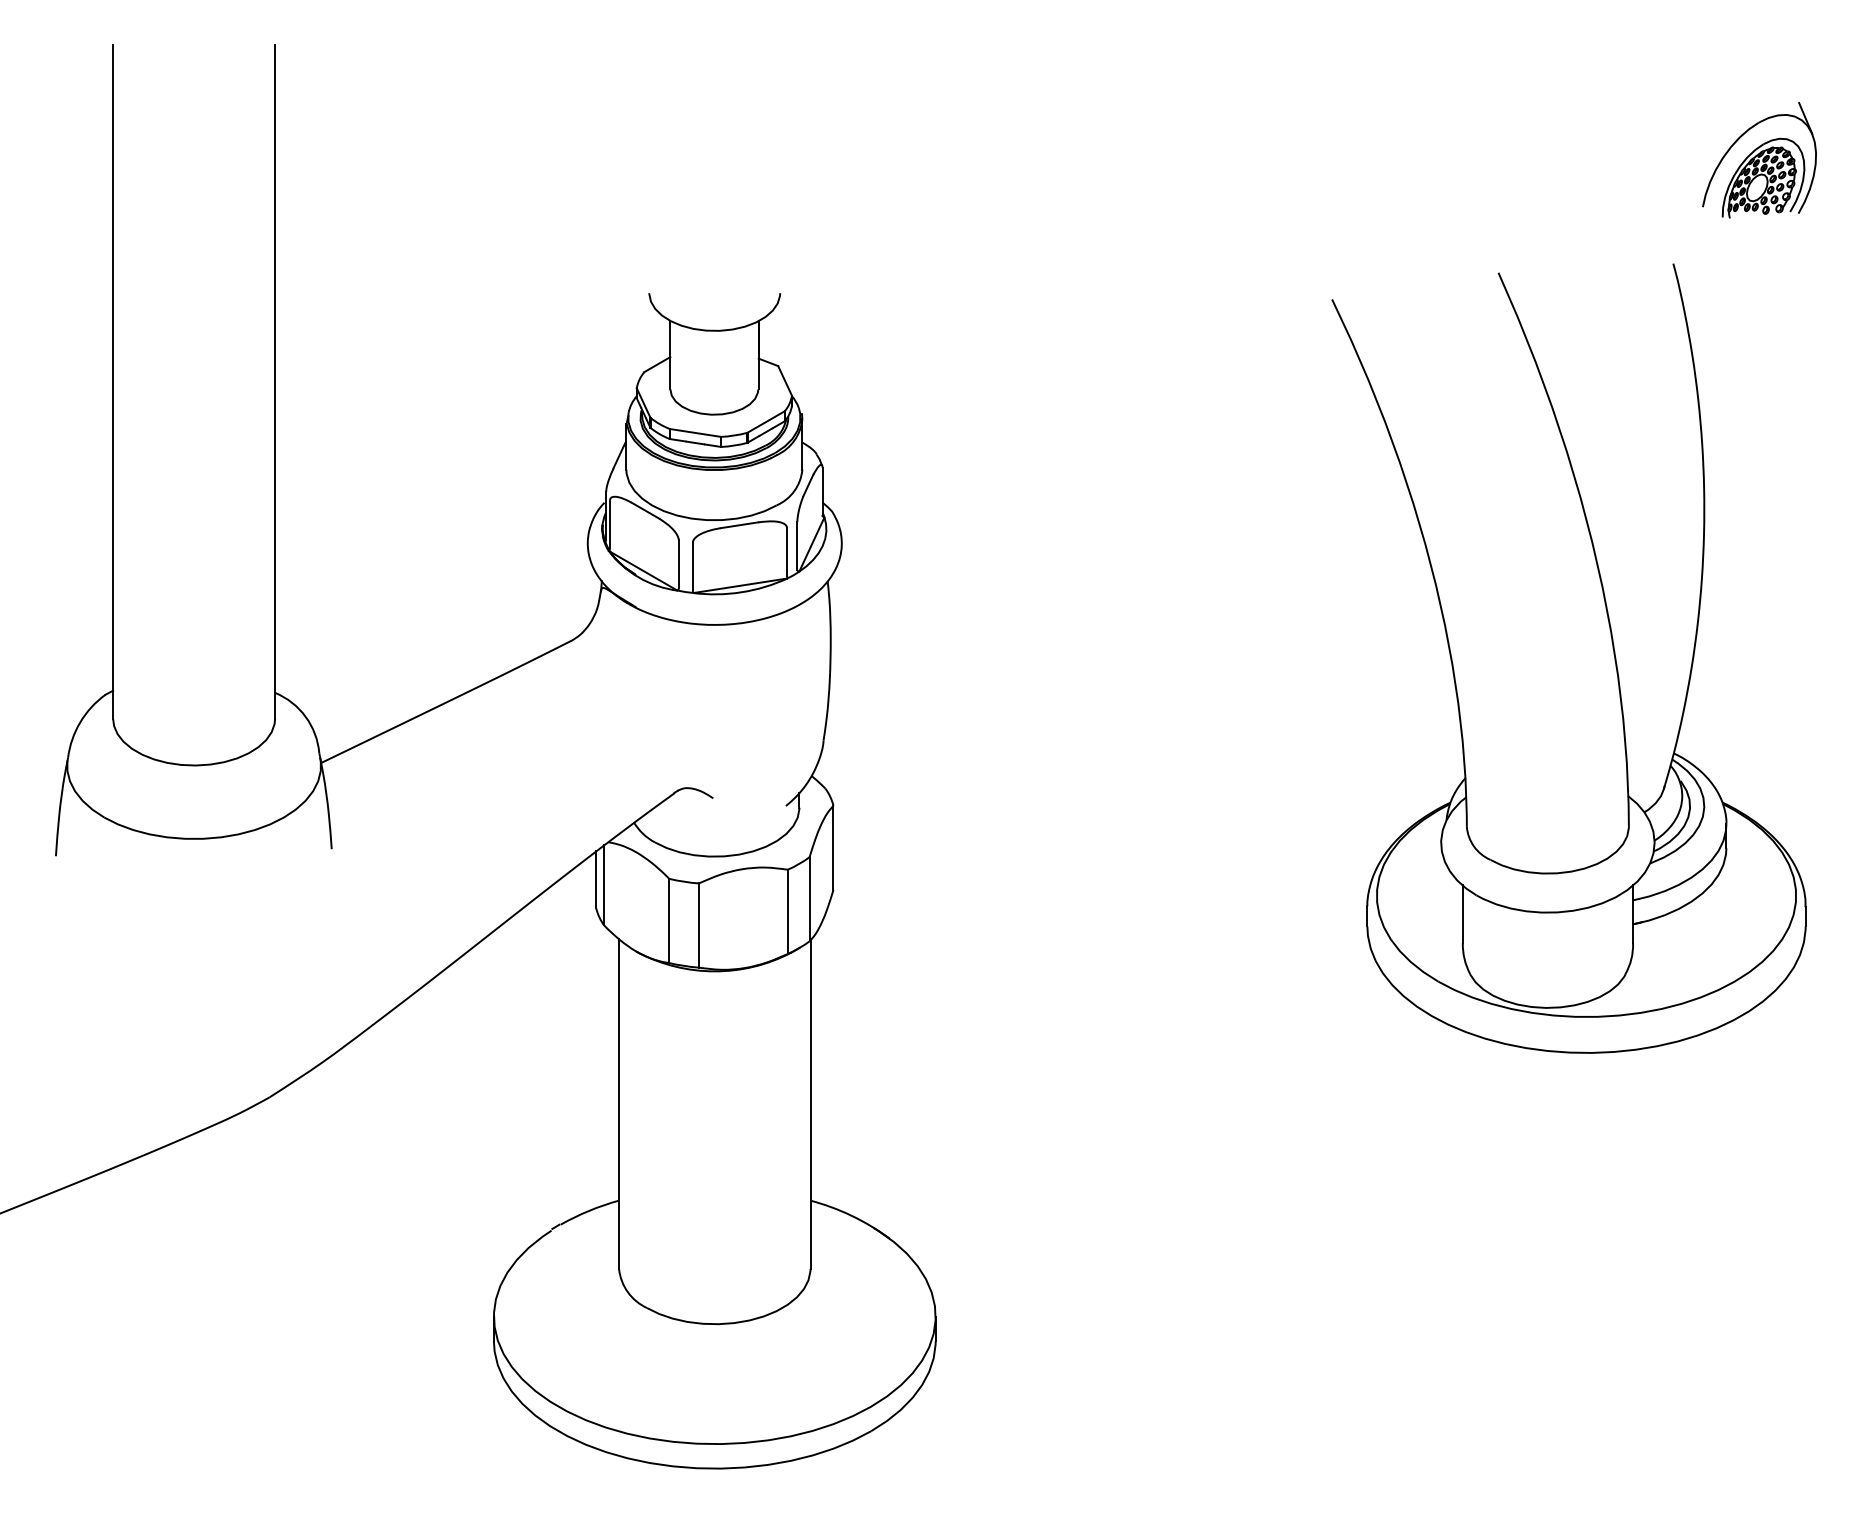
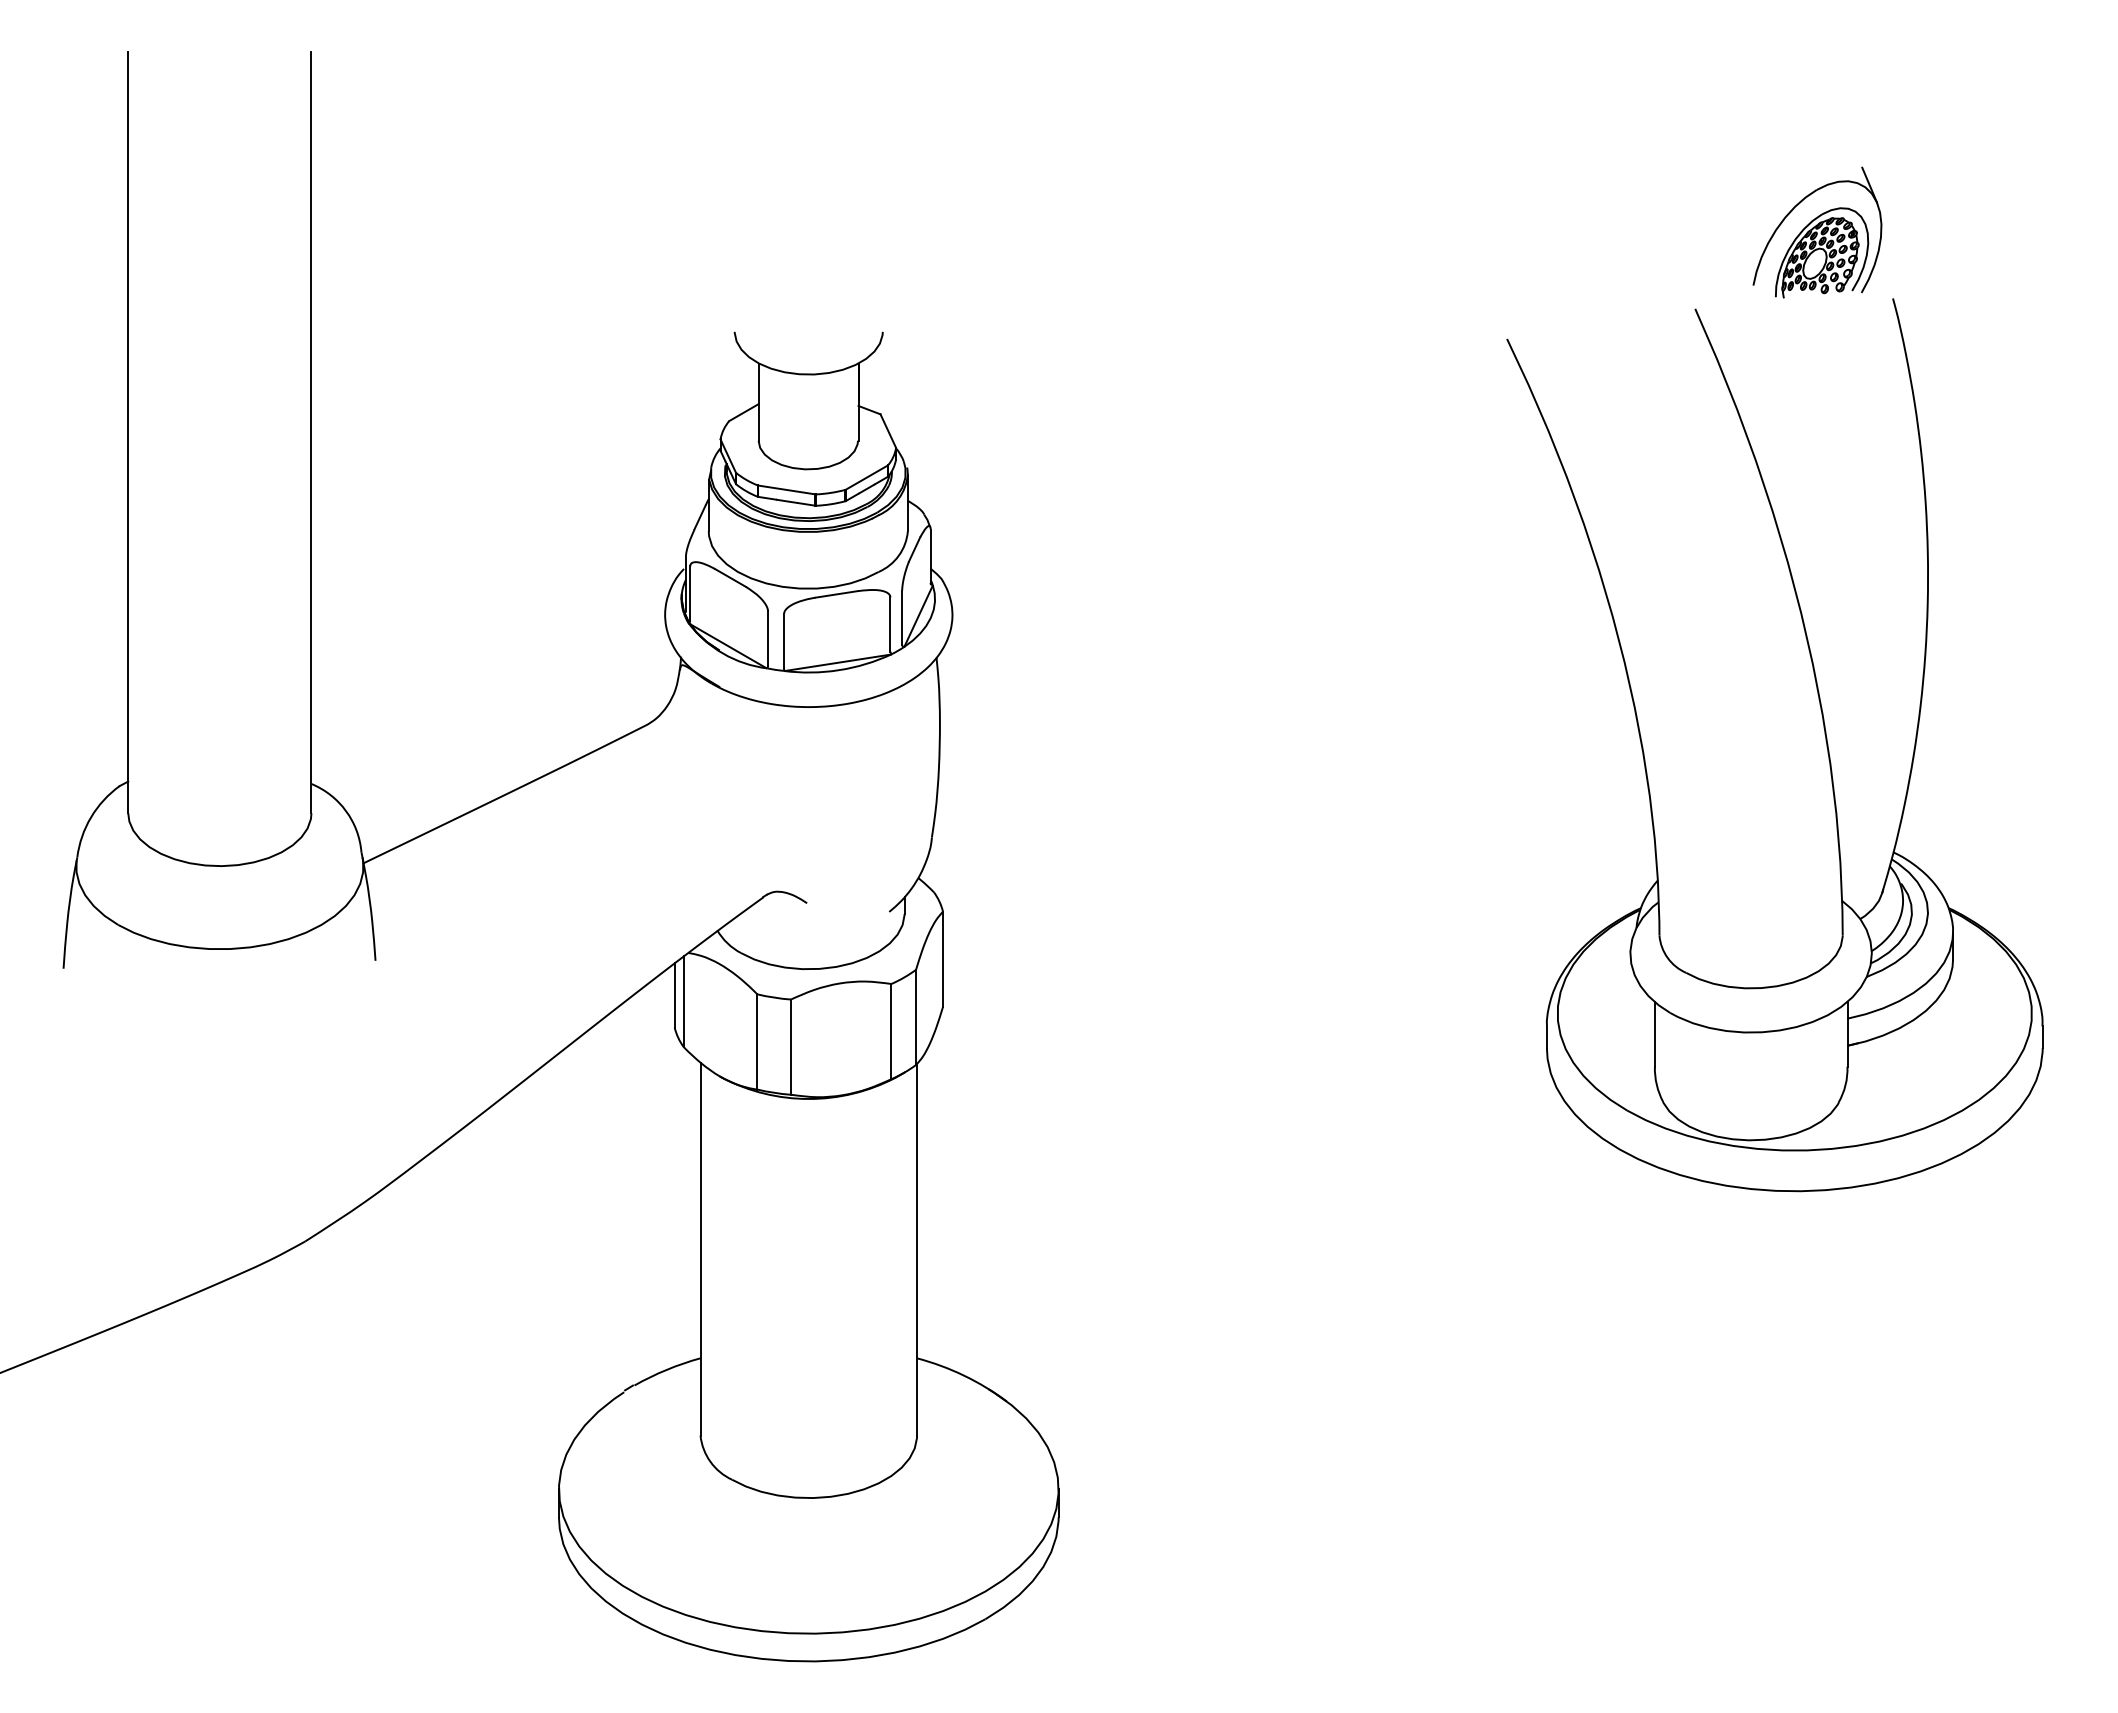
part: (1759, 160) -> (1817, 232), moved

